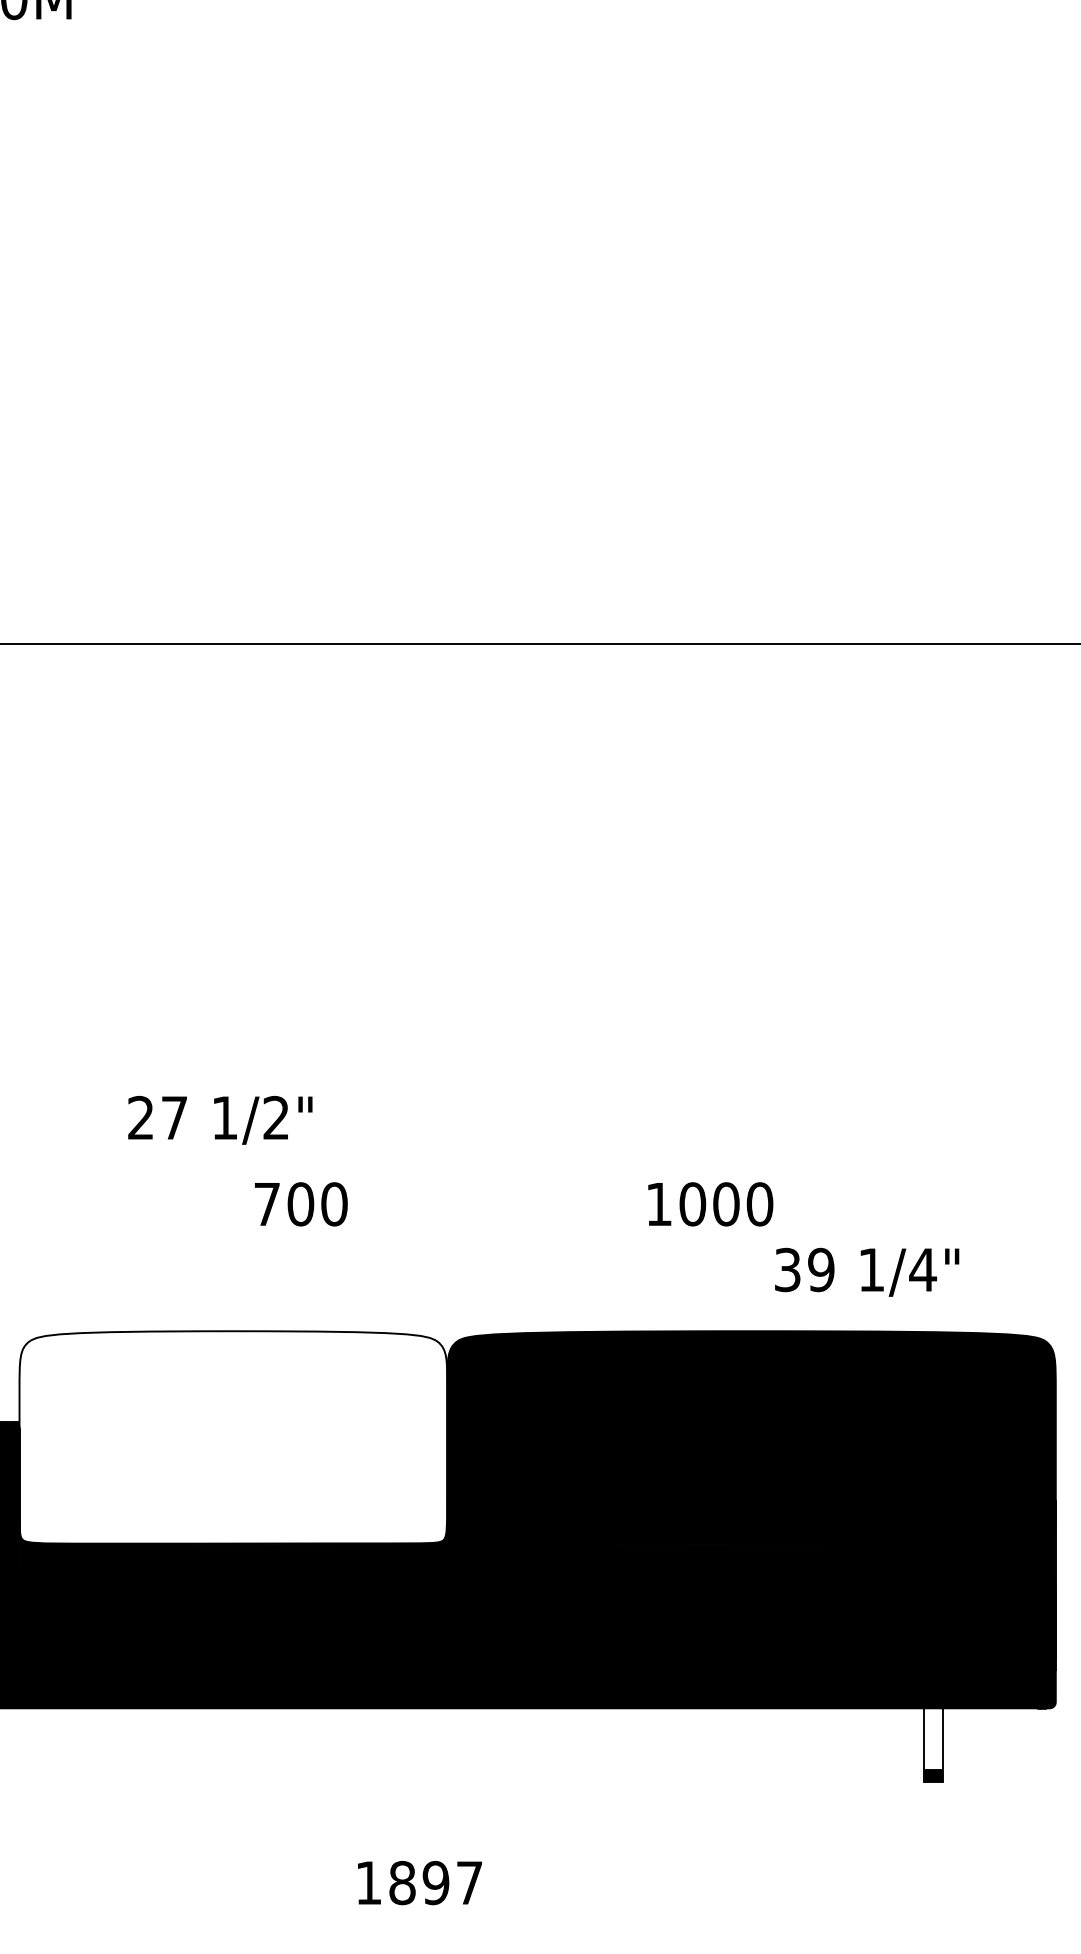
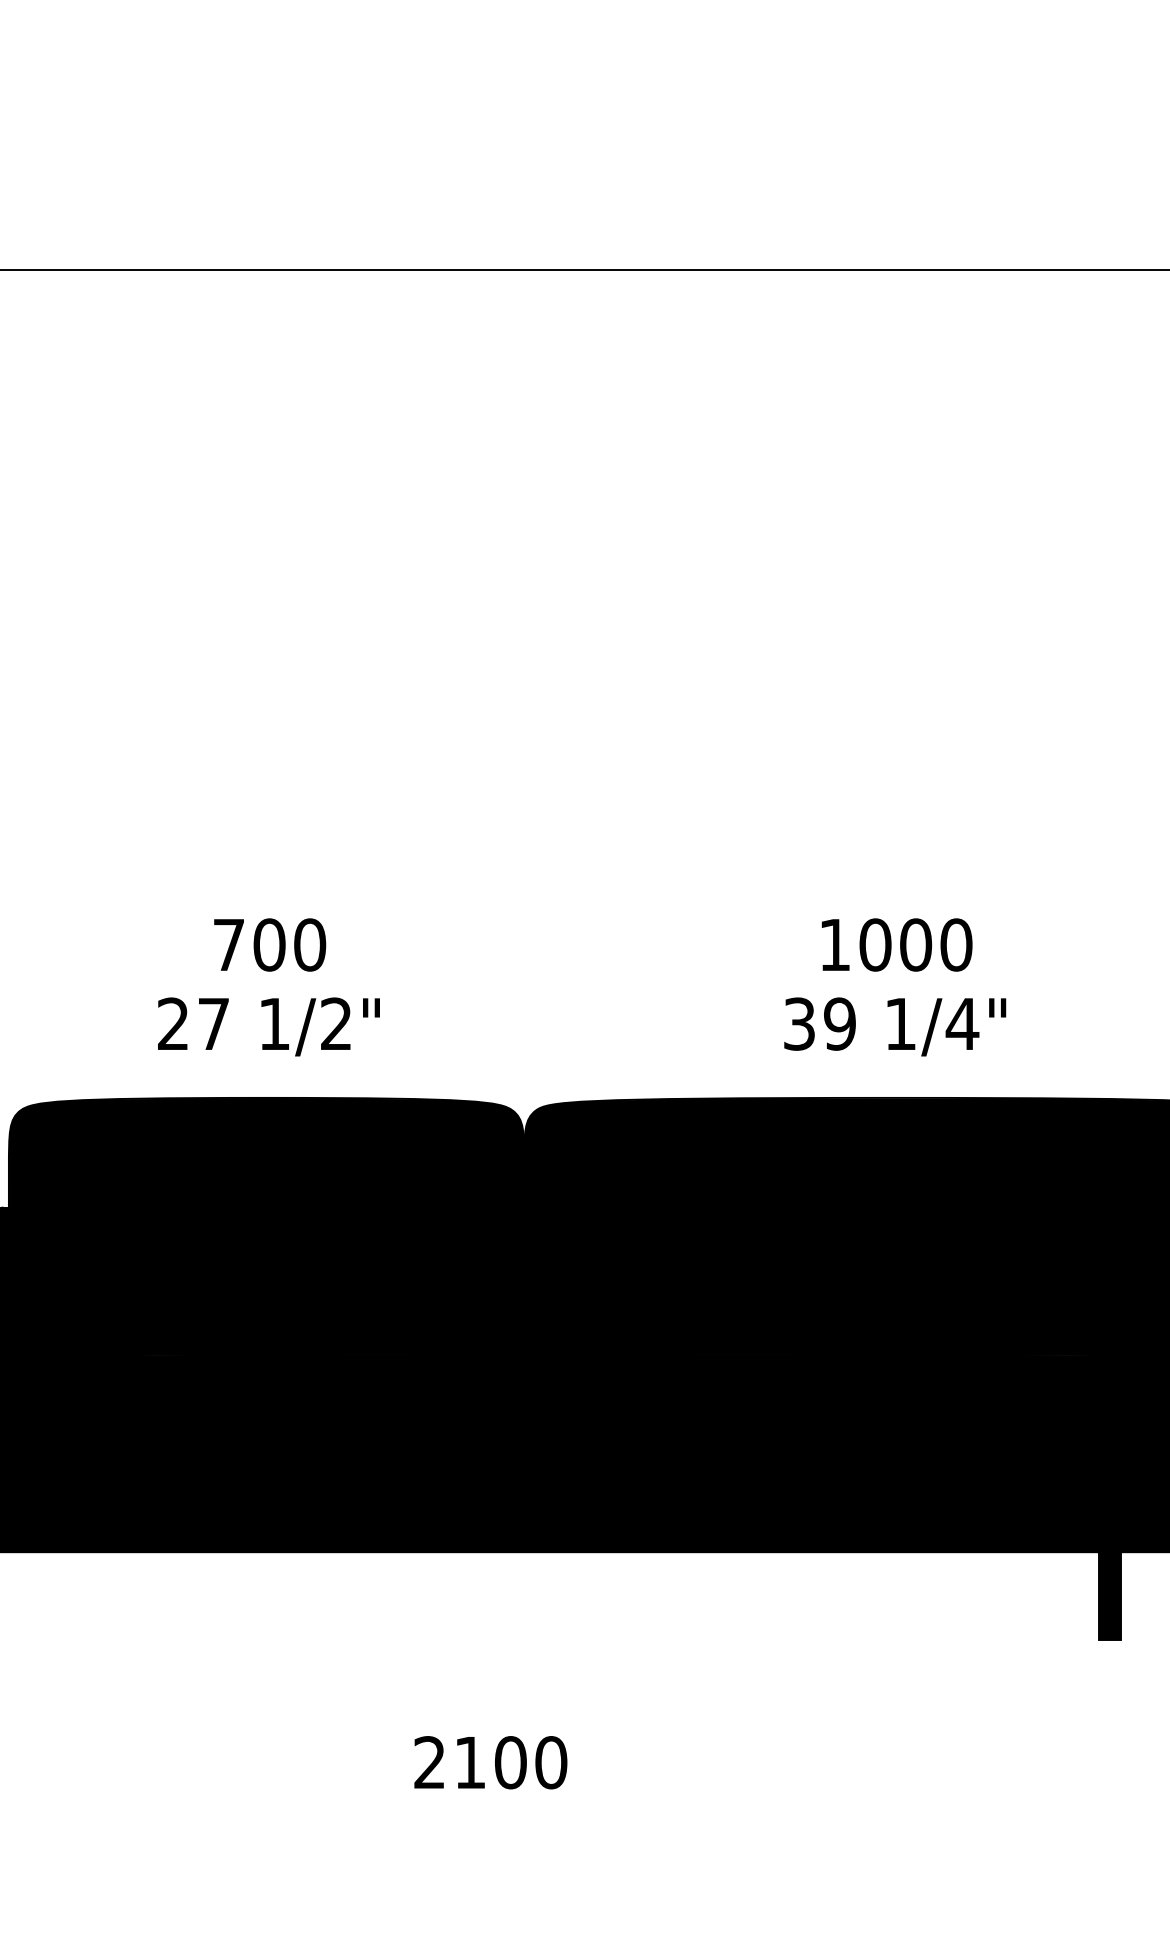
text: (220, 1119) -> (269, 1025), moved
text: (301, 1204) -> (270, 945), moved
text: (710, 1204) -> (896, 945), moved
text: (867, 1271) -> (895, 1025), moved
fill: (233, 1437) -> (266, 1225), added
fill: (932, 1738) -> (1108, 1588), added
text: (419, 1882) -> (490, 1762), 1897 -> 2100

